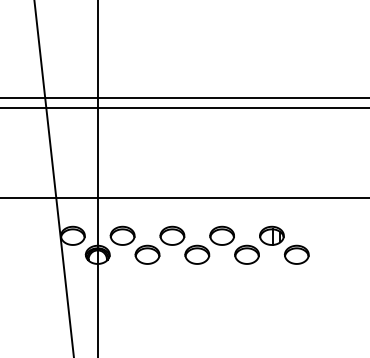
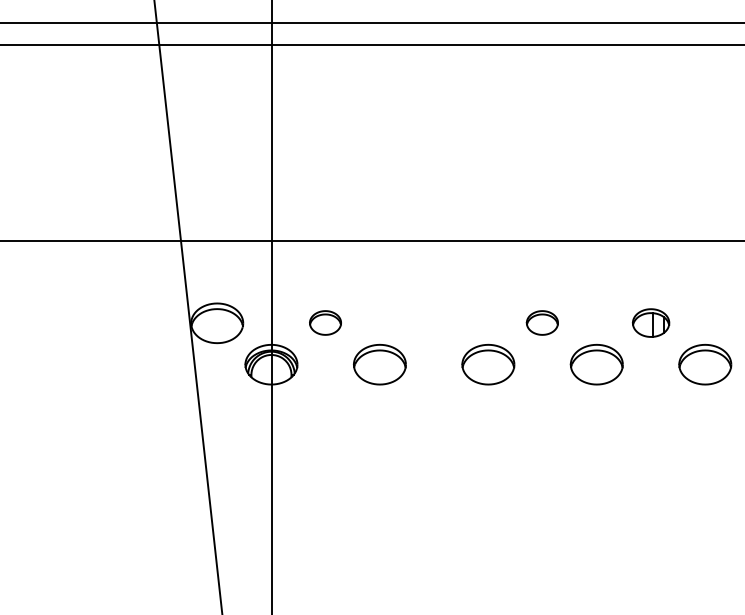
part: (122, 235) -> (325, 322), size x0.6
part: (172, 235) -> (434, 322), removed
part: (221, 235) -> (541, 322), size x0.6
part: (271, 235) -> (650, 322), size x0.7

